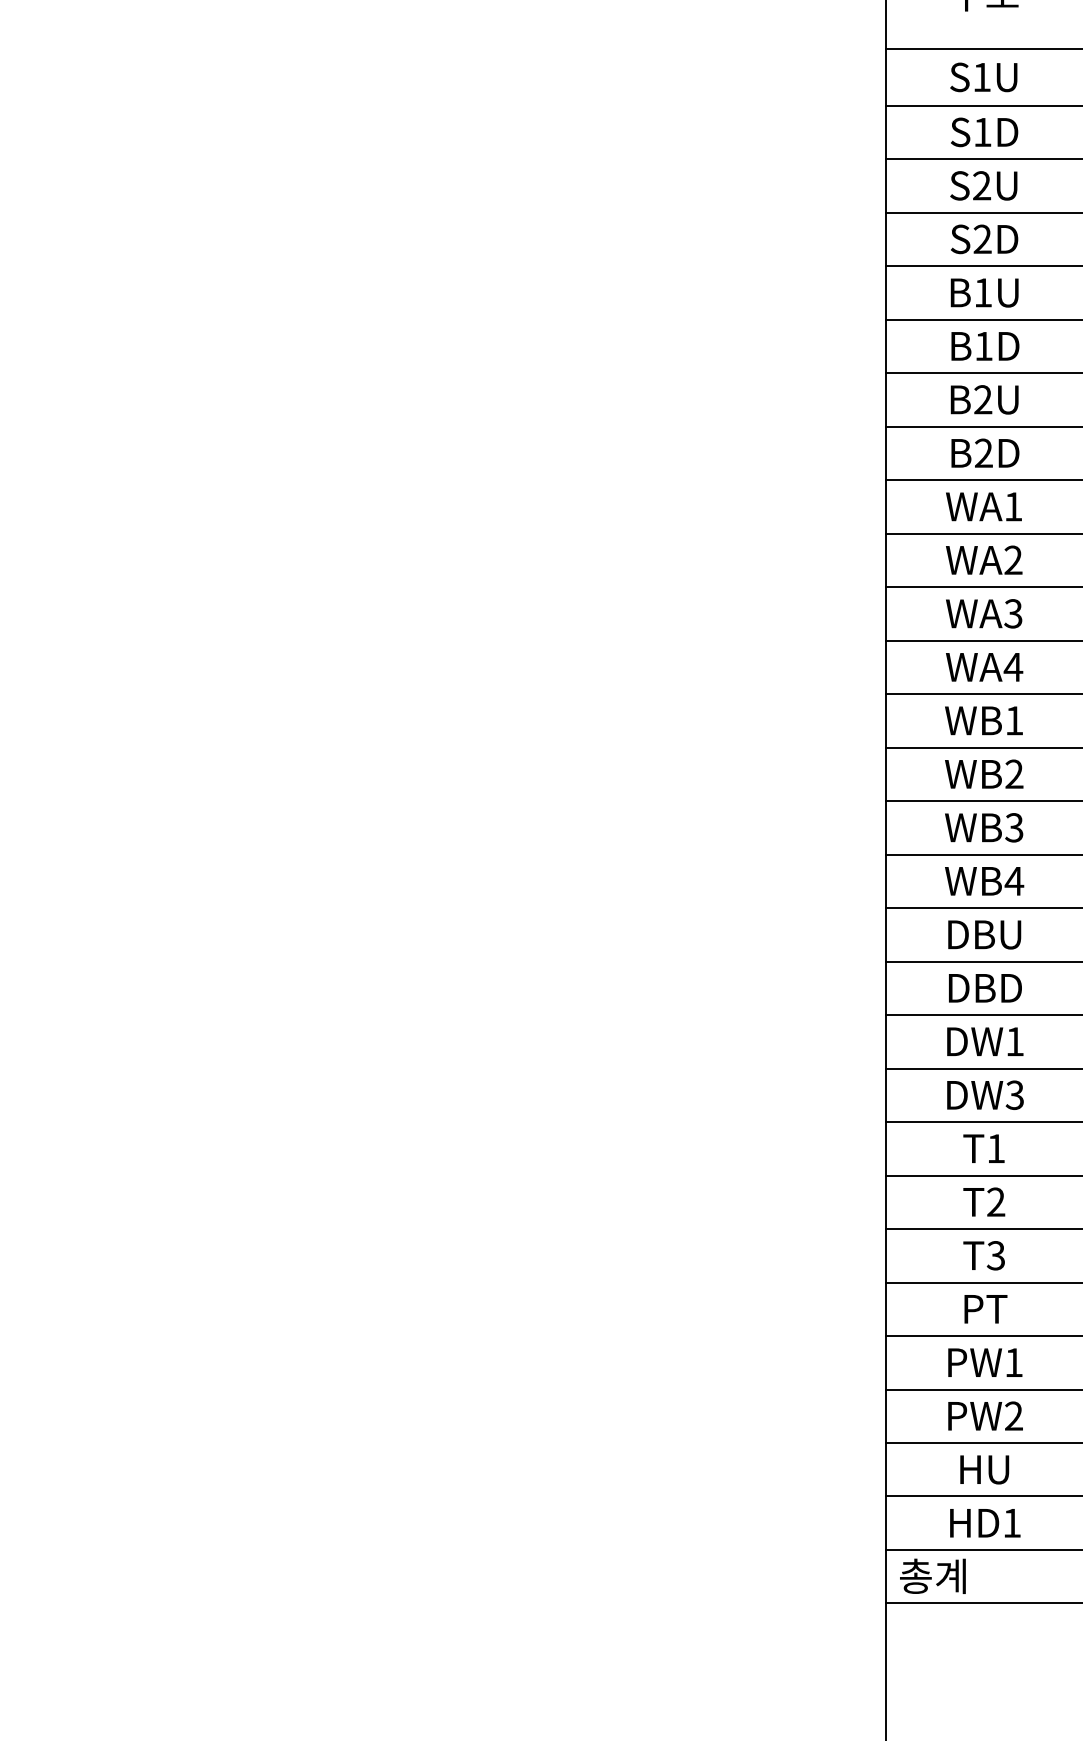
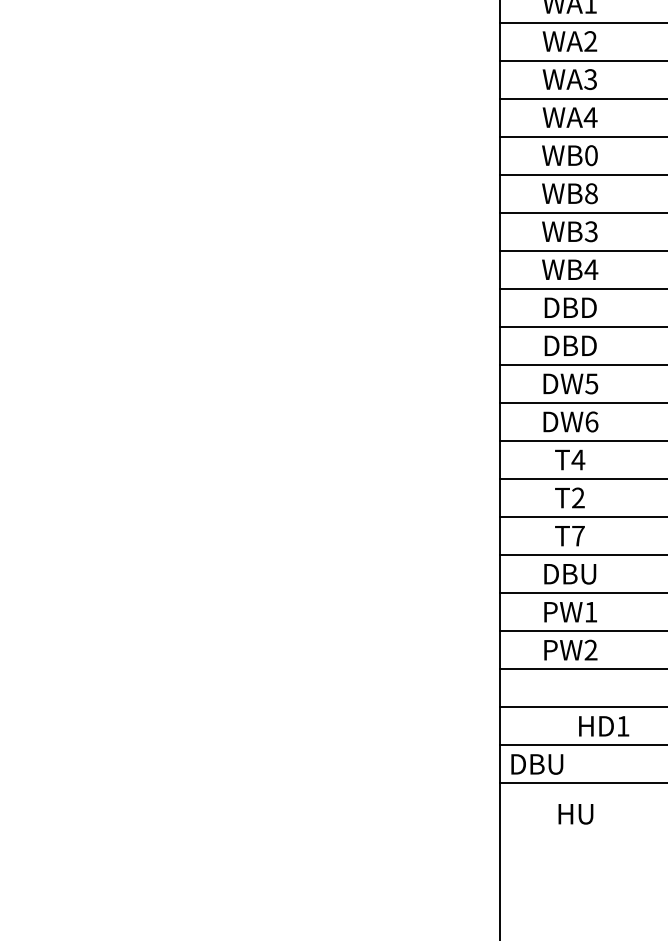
text: (1014, 720) -> (591, 155), WB1 -> WB0
text: (1014, 774) -> (591, 193), WB2 -> WB8
text: (984, 934) -> (570, 307), DBU -> DBD
text: (1014, 1041) -> (591, 383), DW1 -> DW5
text: (1014, 1094) -> (591, 421), DW3 -> DW6
text: (995, 1148) -> (577, 459), T1 -> T4
text: (995, 1255) -> (577, 535), T3 -> T7
text: (984, 1309) -> (570, 574), PT -> DBU
text: (984, 1469) -> (575, 814), moved
text: (985, 1523) -> (604, 726), moved
text: (937, 1575) -> (536, 763), 총계 -> DBU

